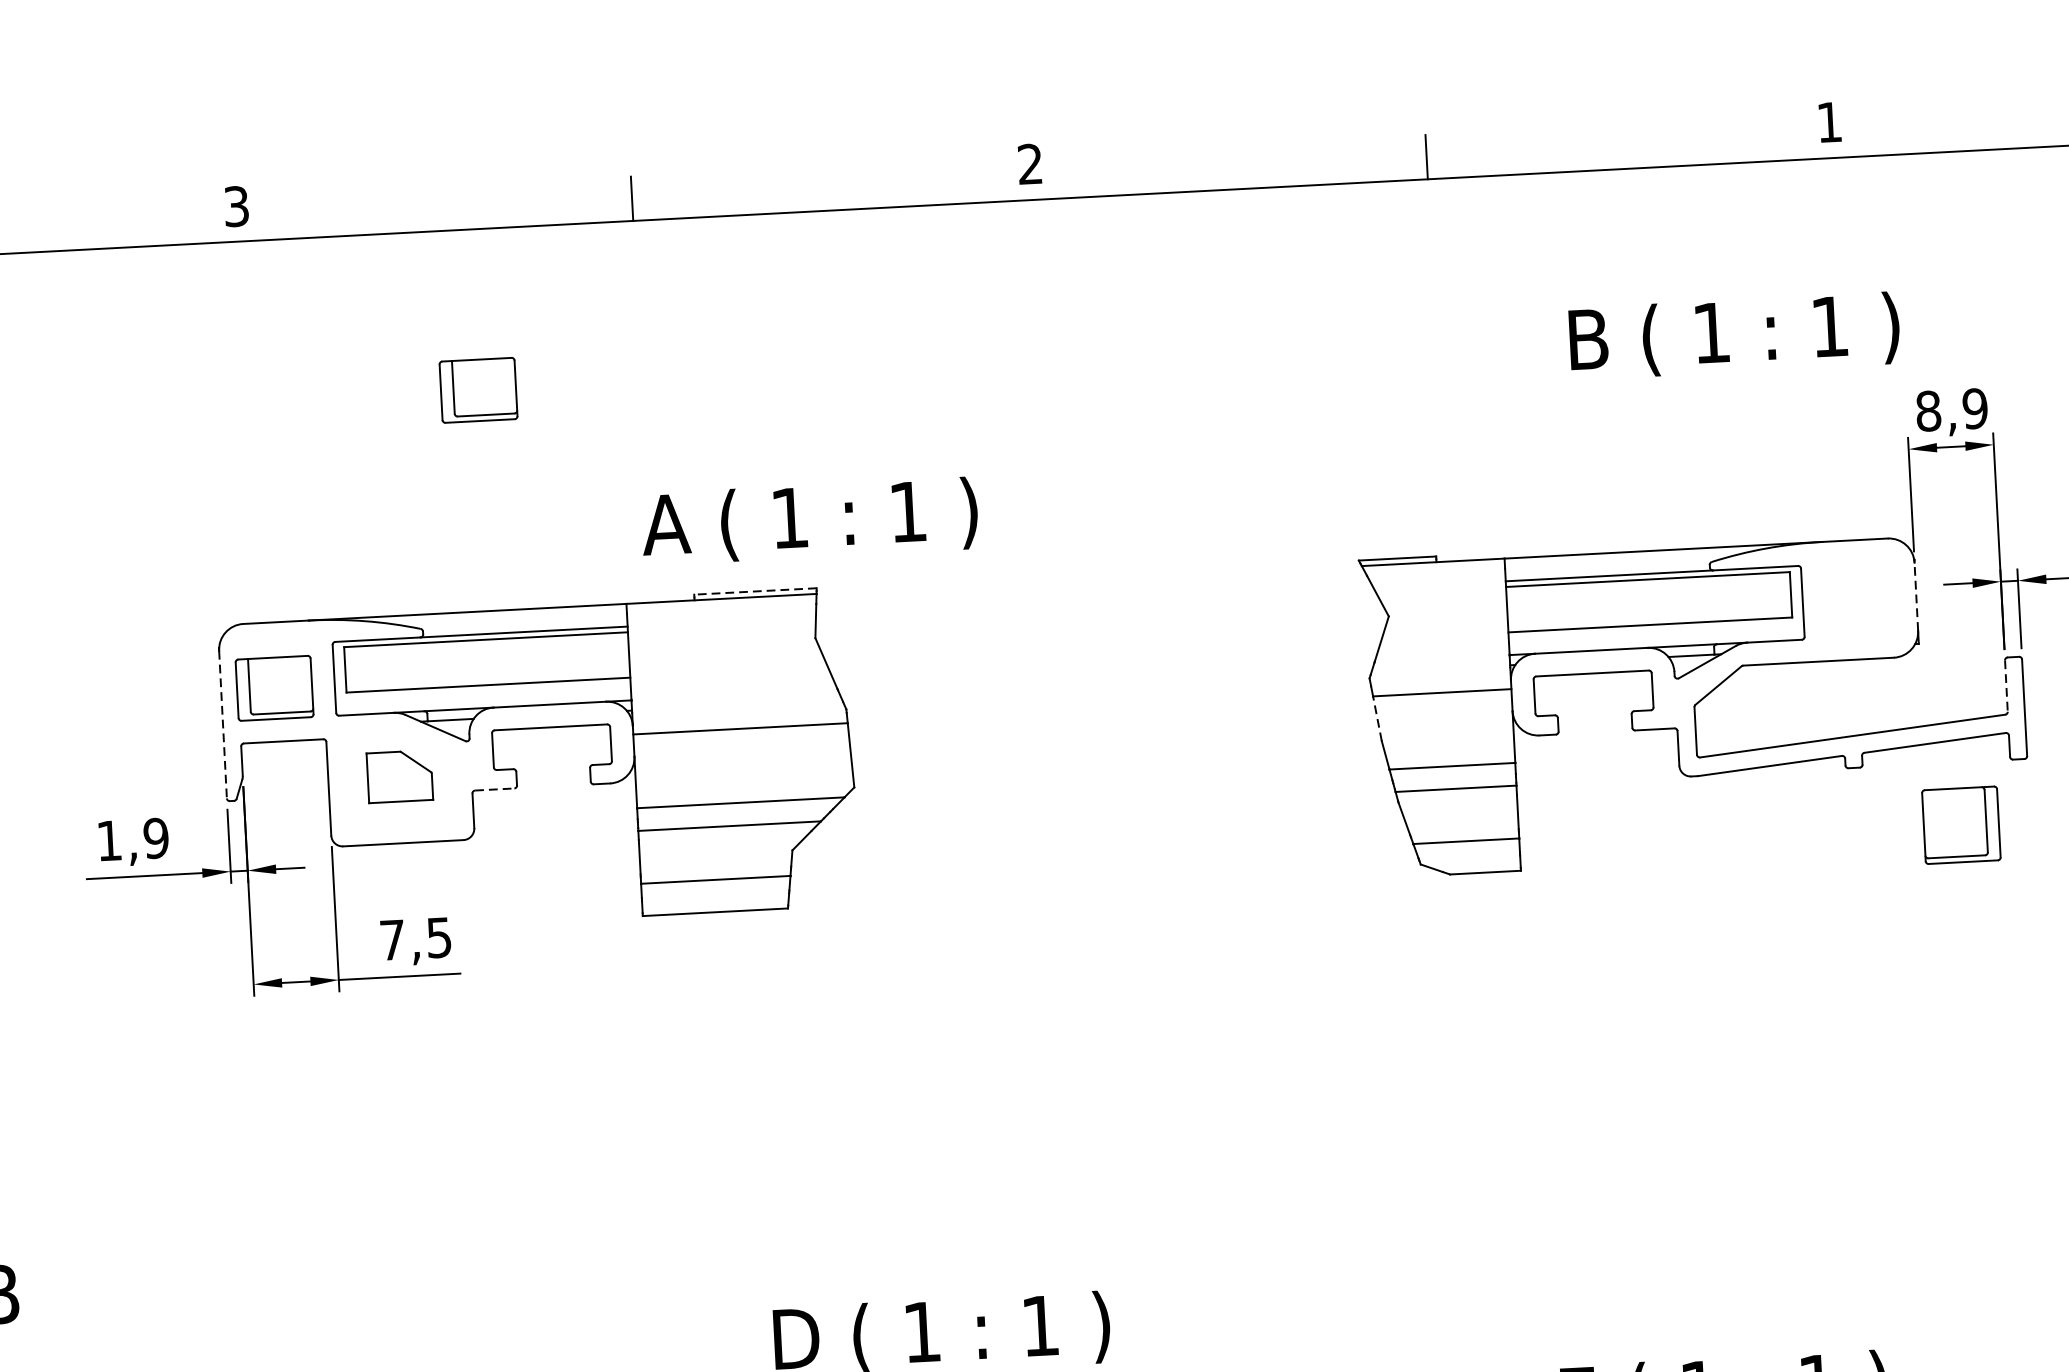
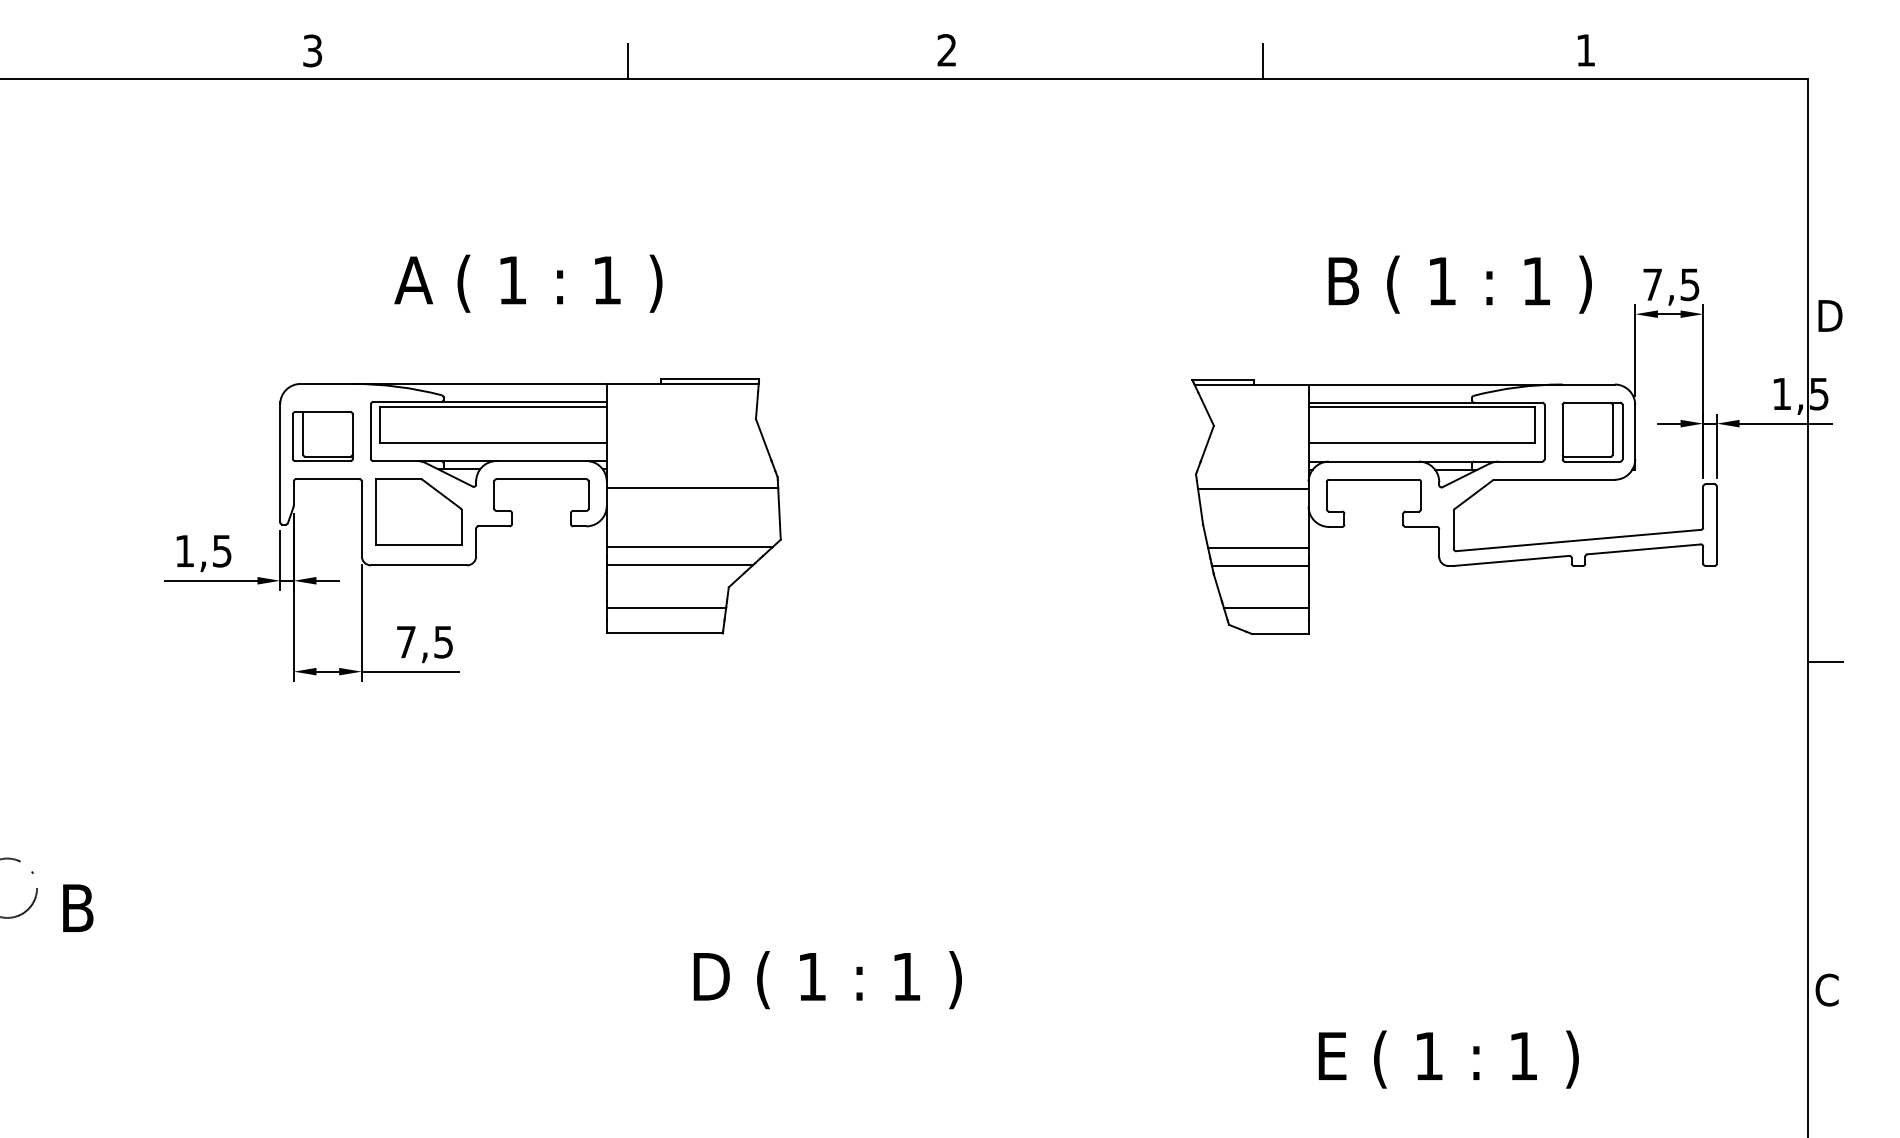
text: (1733, 335) -> (1459, 284), moved
part: (478, 390) -> (497, 207), removed
text: (1952, 409) -> (1671, 284), 8,9 -> 7,5
text: (809, 520) -> (528, 283), moved
line: (755, 591) -> (710, 379), dashed -> solid
line: (1916, 595) -> (1635, 431), dashed -> solid
line: (2006, 686) -> (1703, 507), dashed -> solid
line: (1377, 718) -> (1200, 506), dashed -> solid
line: (223, 724) -> (280, 463), dashed -> solid
part: (399, 775) -> (418, 511), size x1.67
line: (495, 789) -> (494, 526), dashed -> solid
part: (1961, 824) -> (1592, 431), moved
text: (155, 837) -> (221, 550), 1,9 -> 1,5

